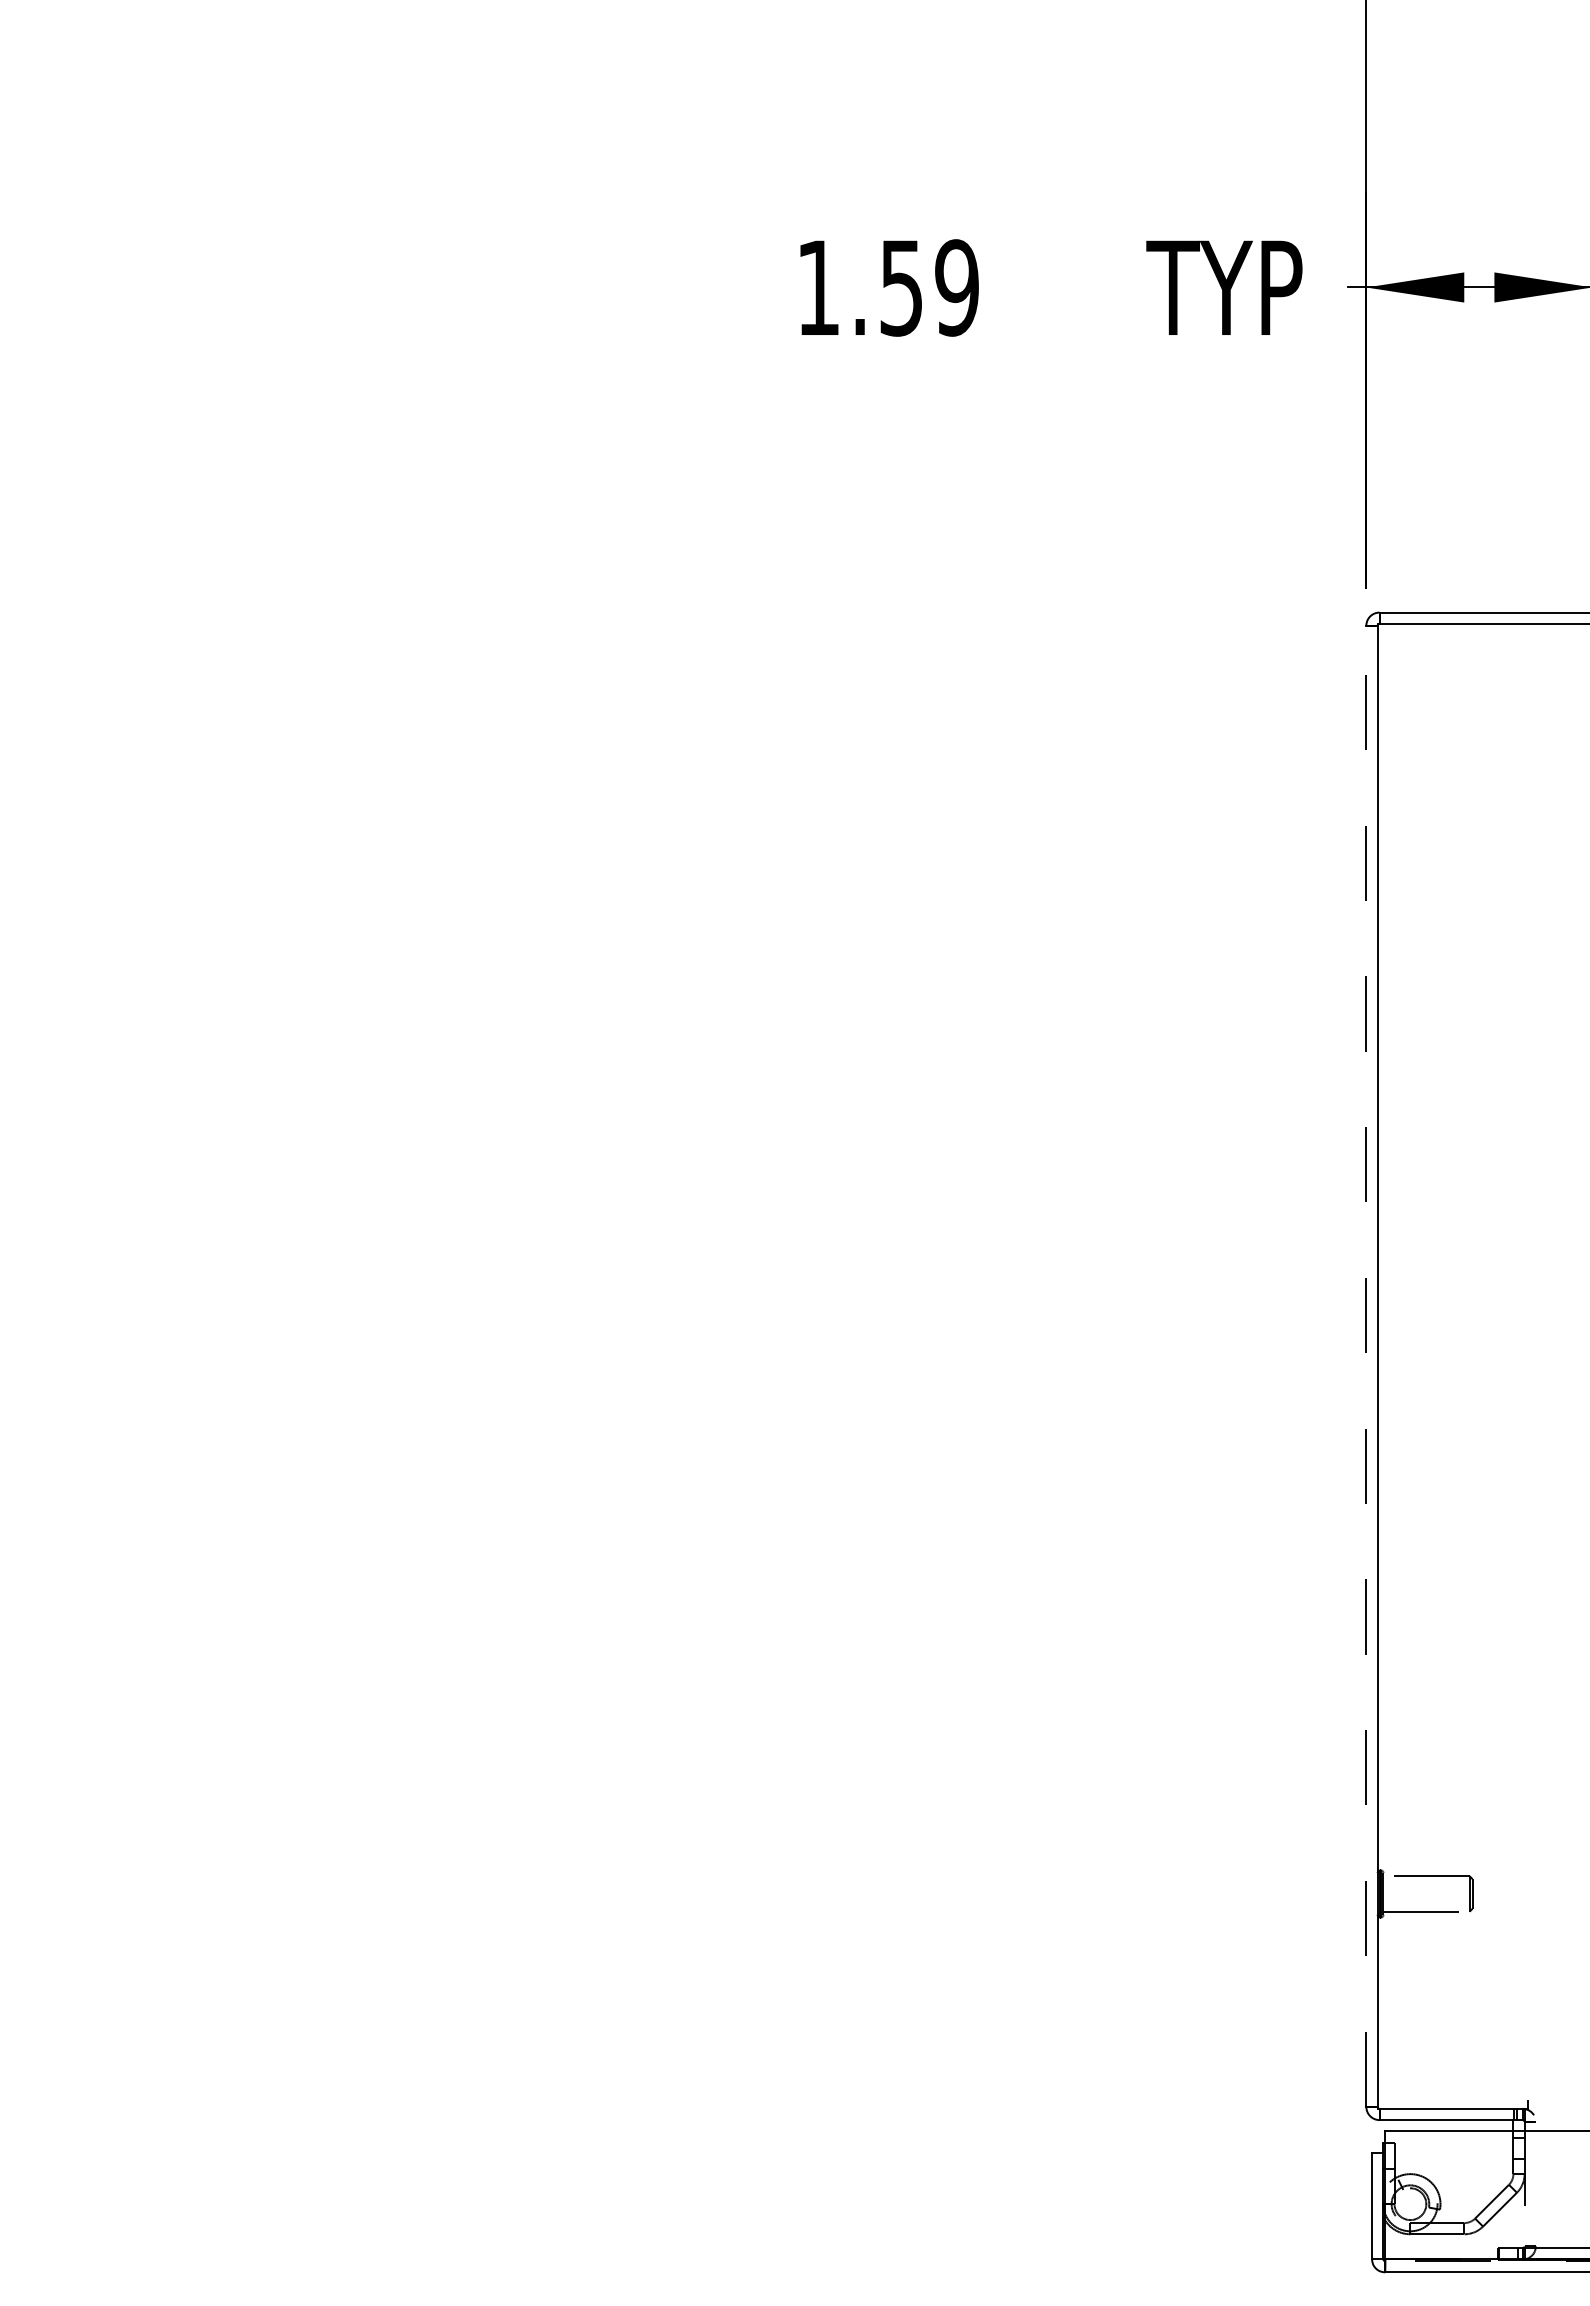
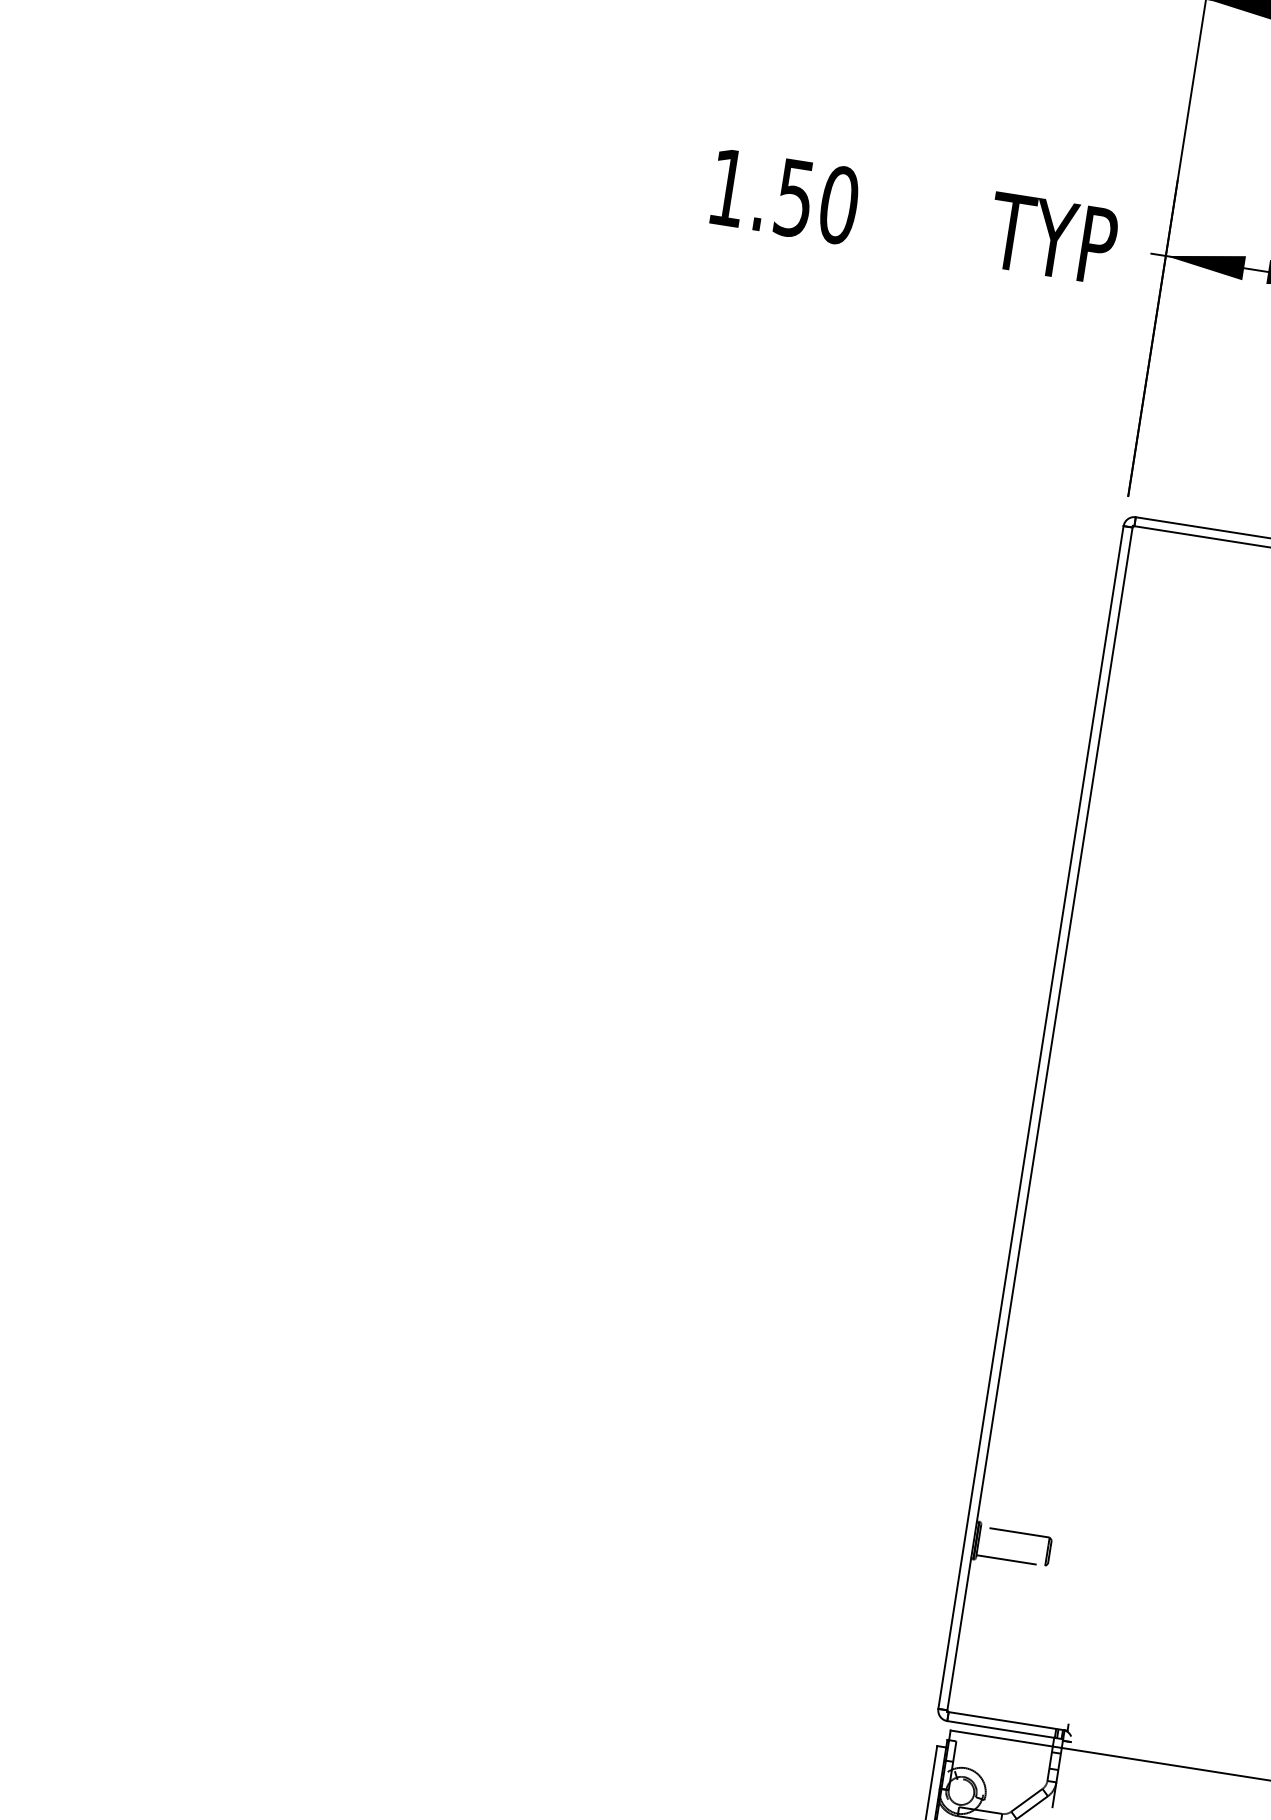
text: (957, 287) -> (839, 204), 1.59 -> 1.50
line: (1366, 1366) -> (1031, 1117), dashed -> solid

